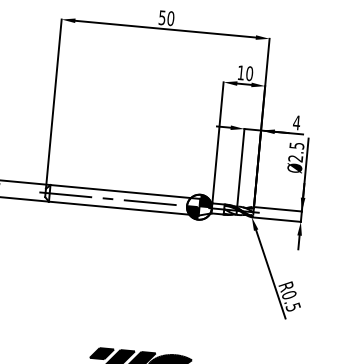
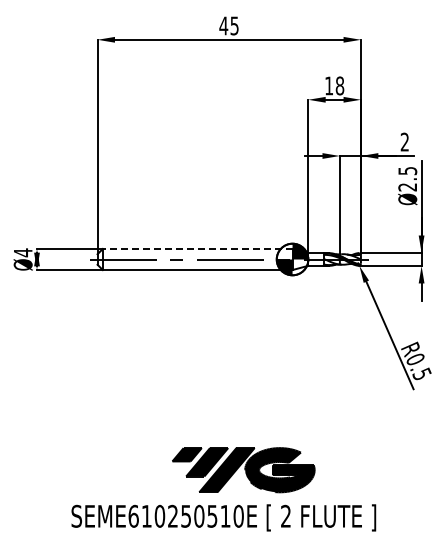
text: (166, 17) -> (228, 25), 50 -> 45
text: (249, 73) -> (339, 85), 10 -> 18
text: (296, 122) -> (404, 141), 4 -> 2
line: (125, 191) -> (197, 248), solid -> dashed

